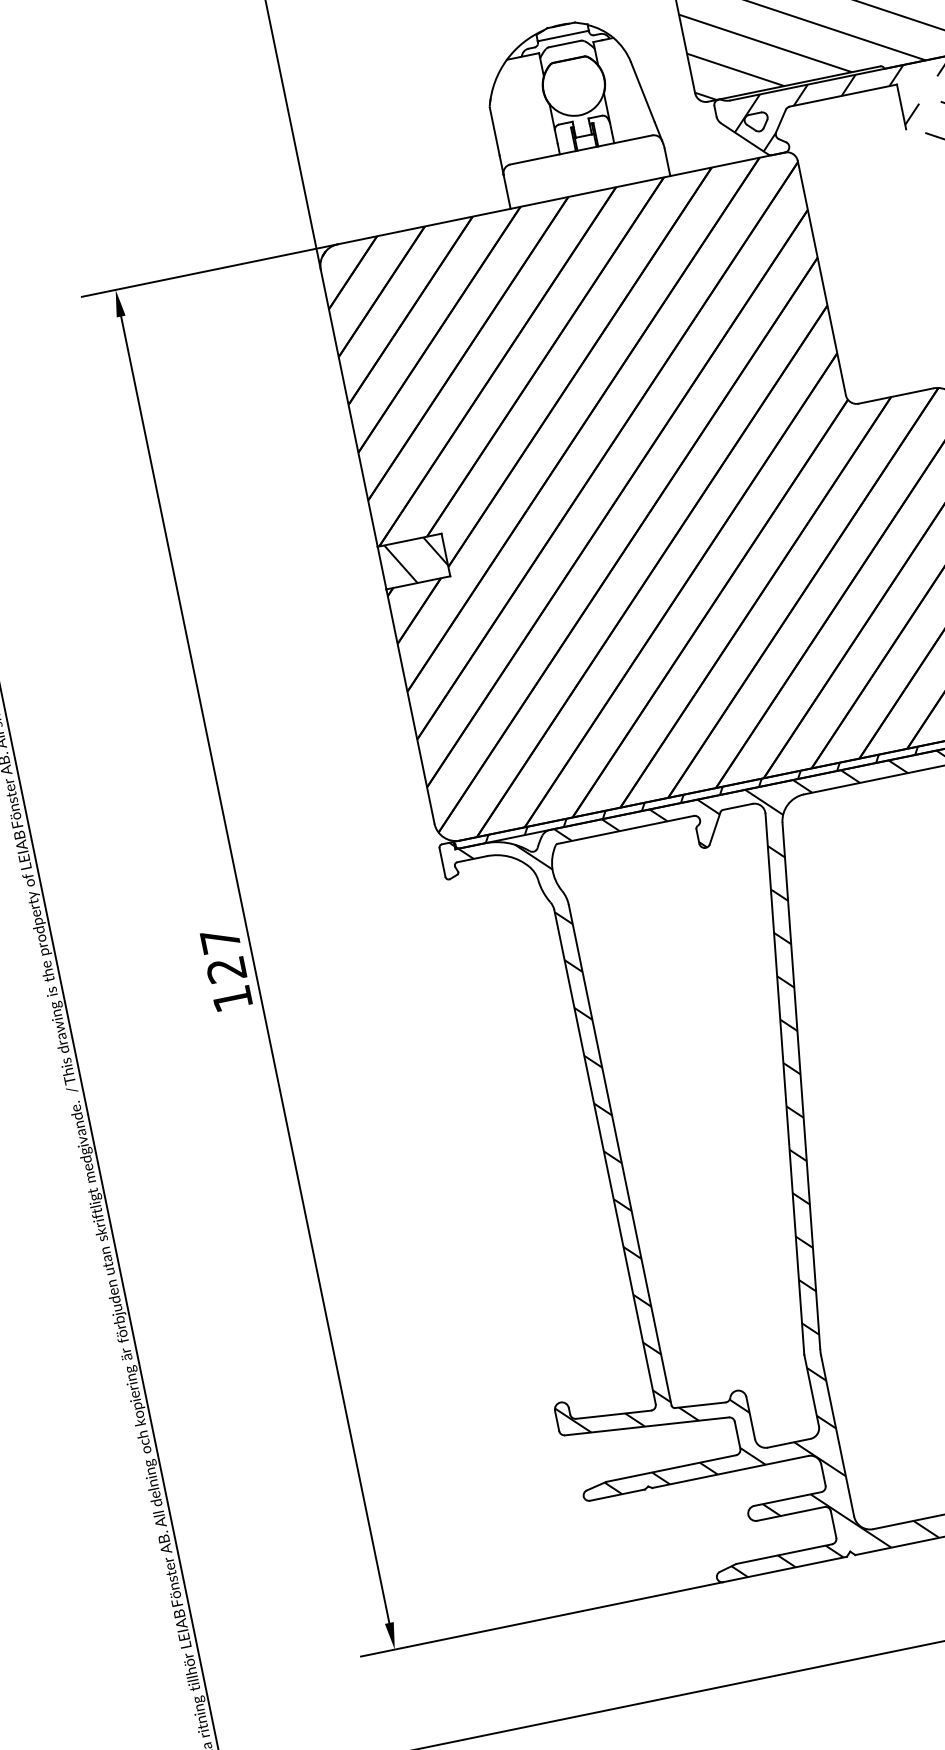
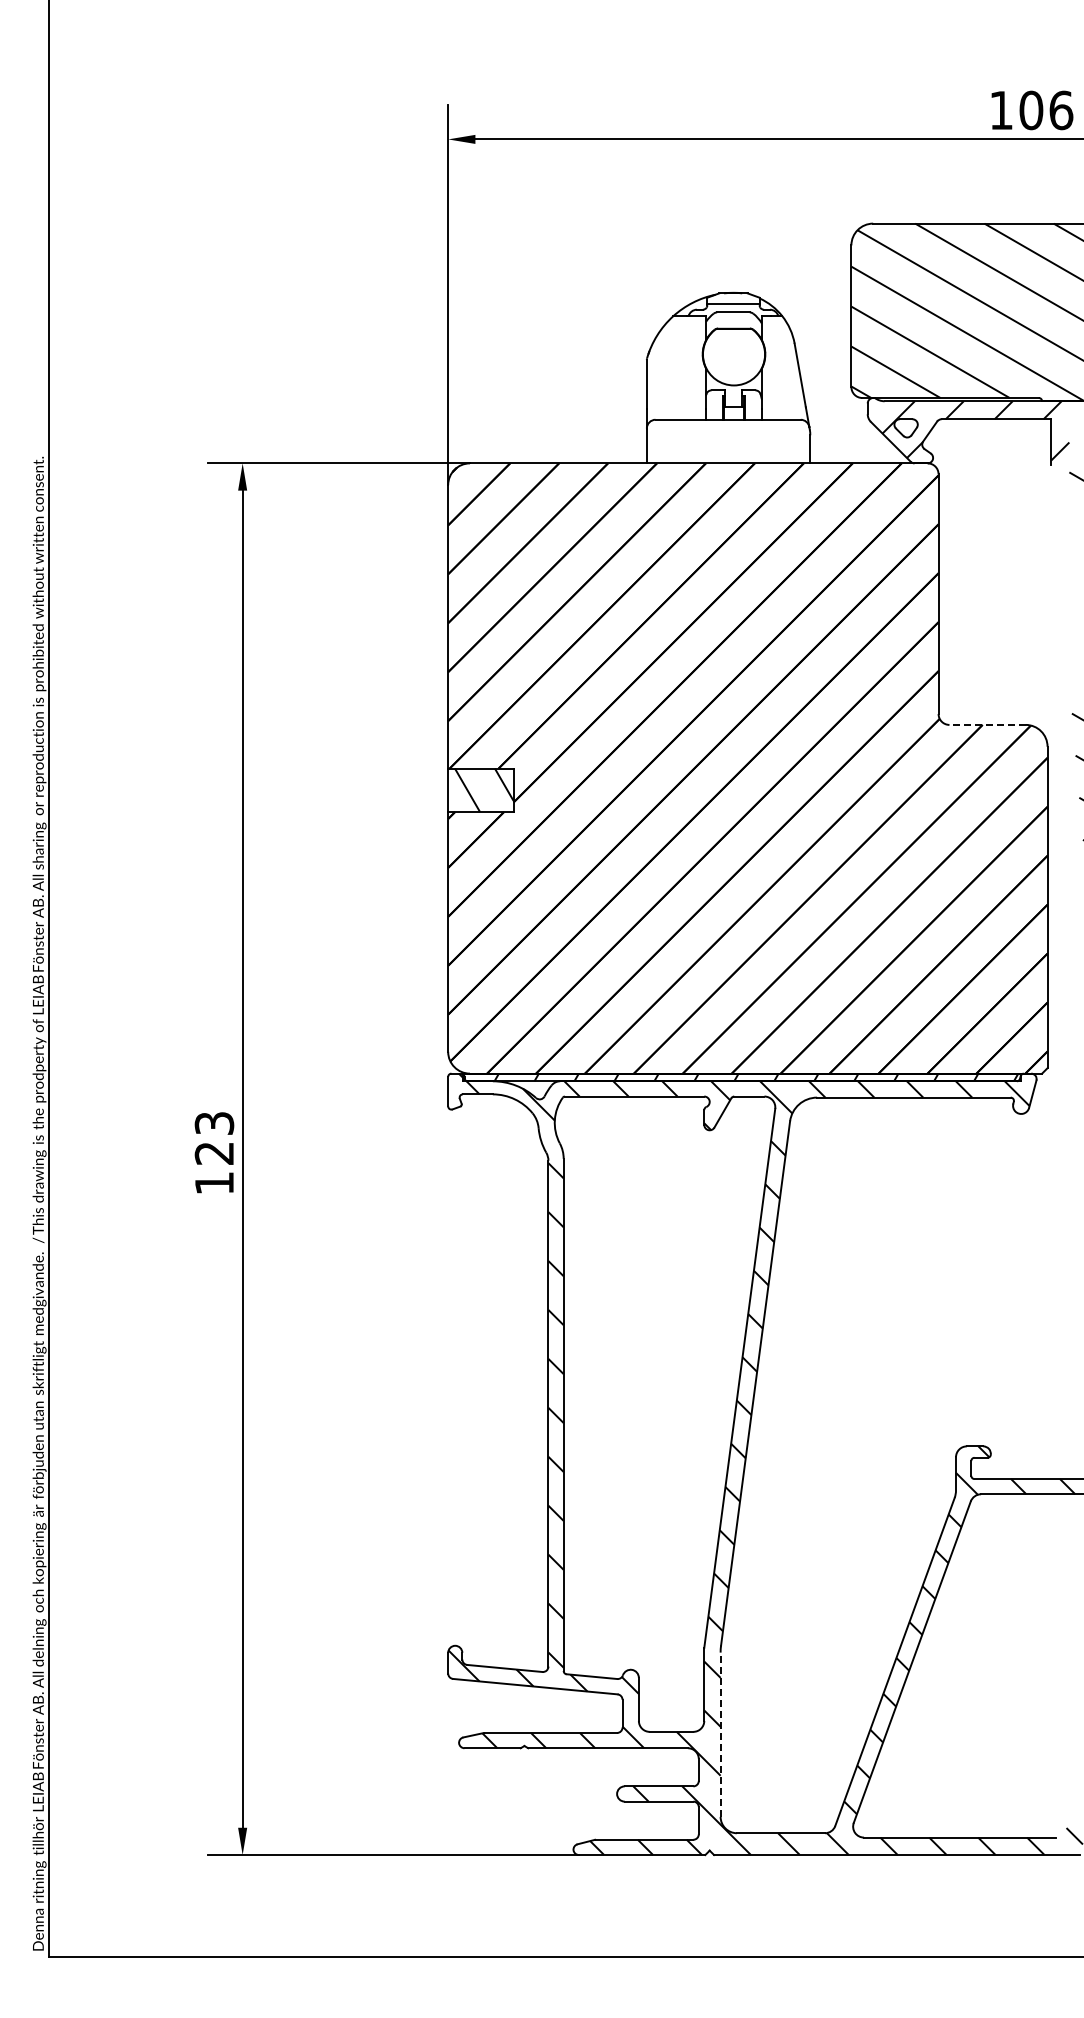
line: (895, 395) -> (987, 724), solid -> dashed
text: (220, 940) -> (214, 1123), 127 -> 123
line: (837, 1436) -> (720, 1734), solid -> dashed

